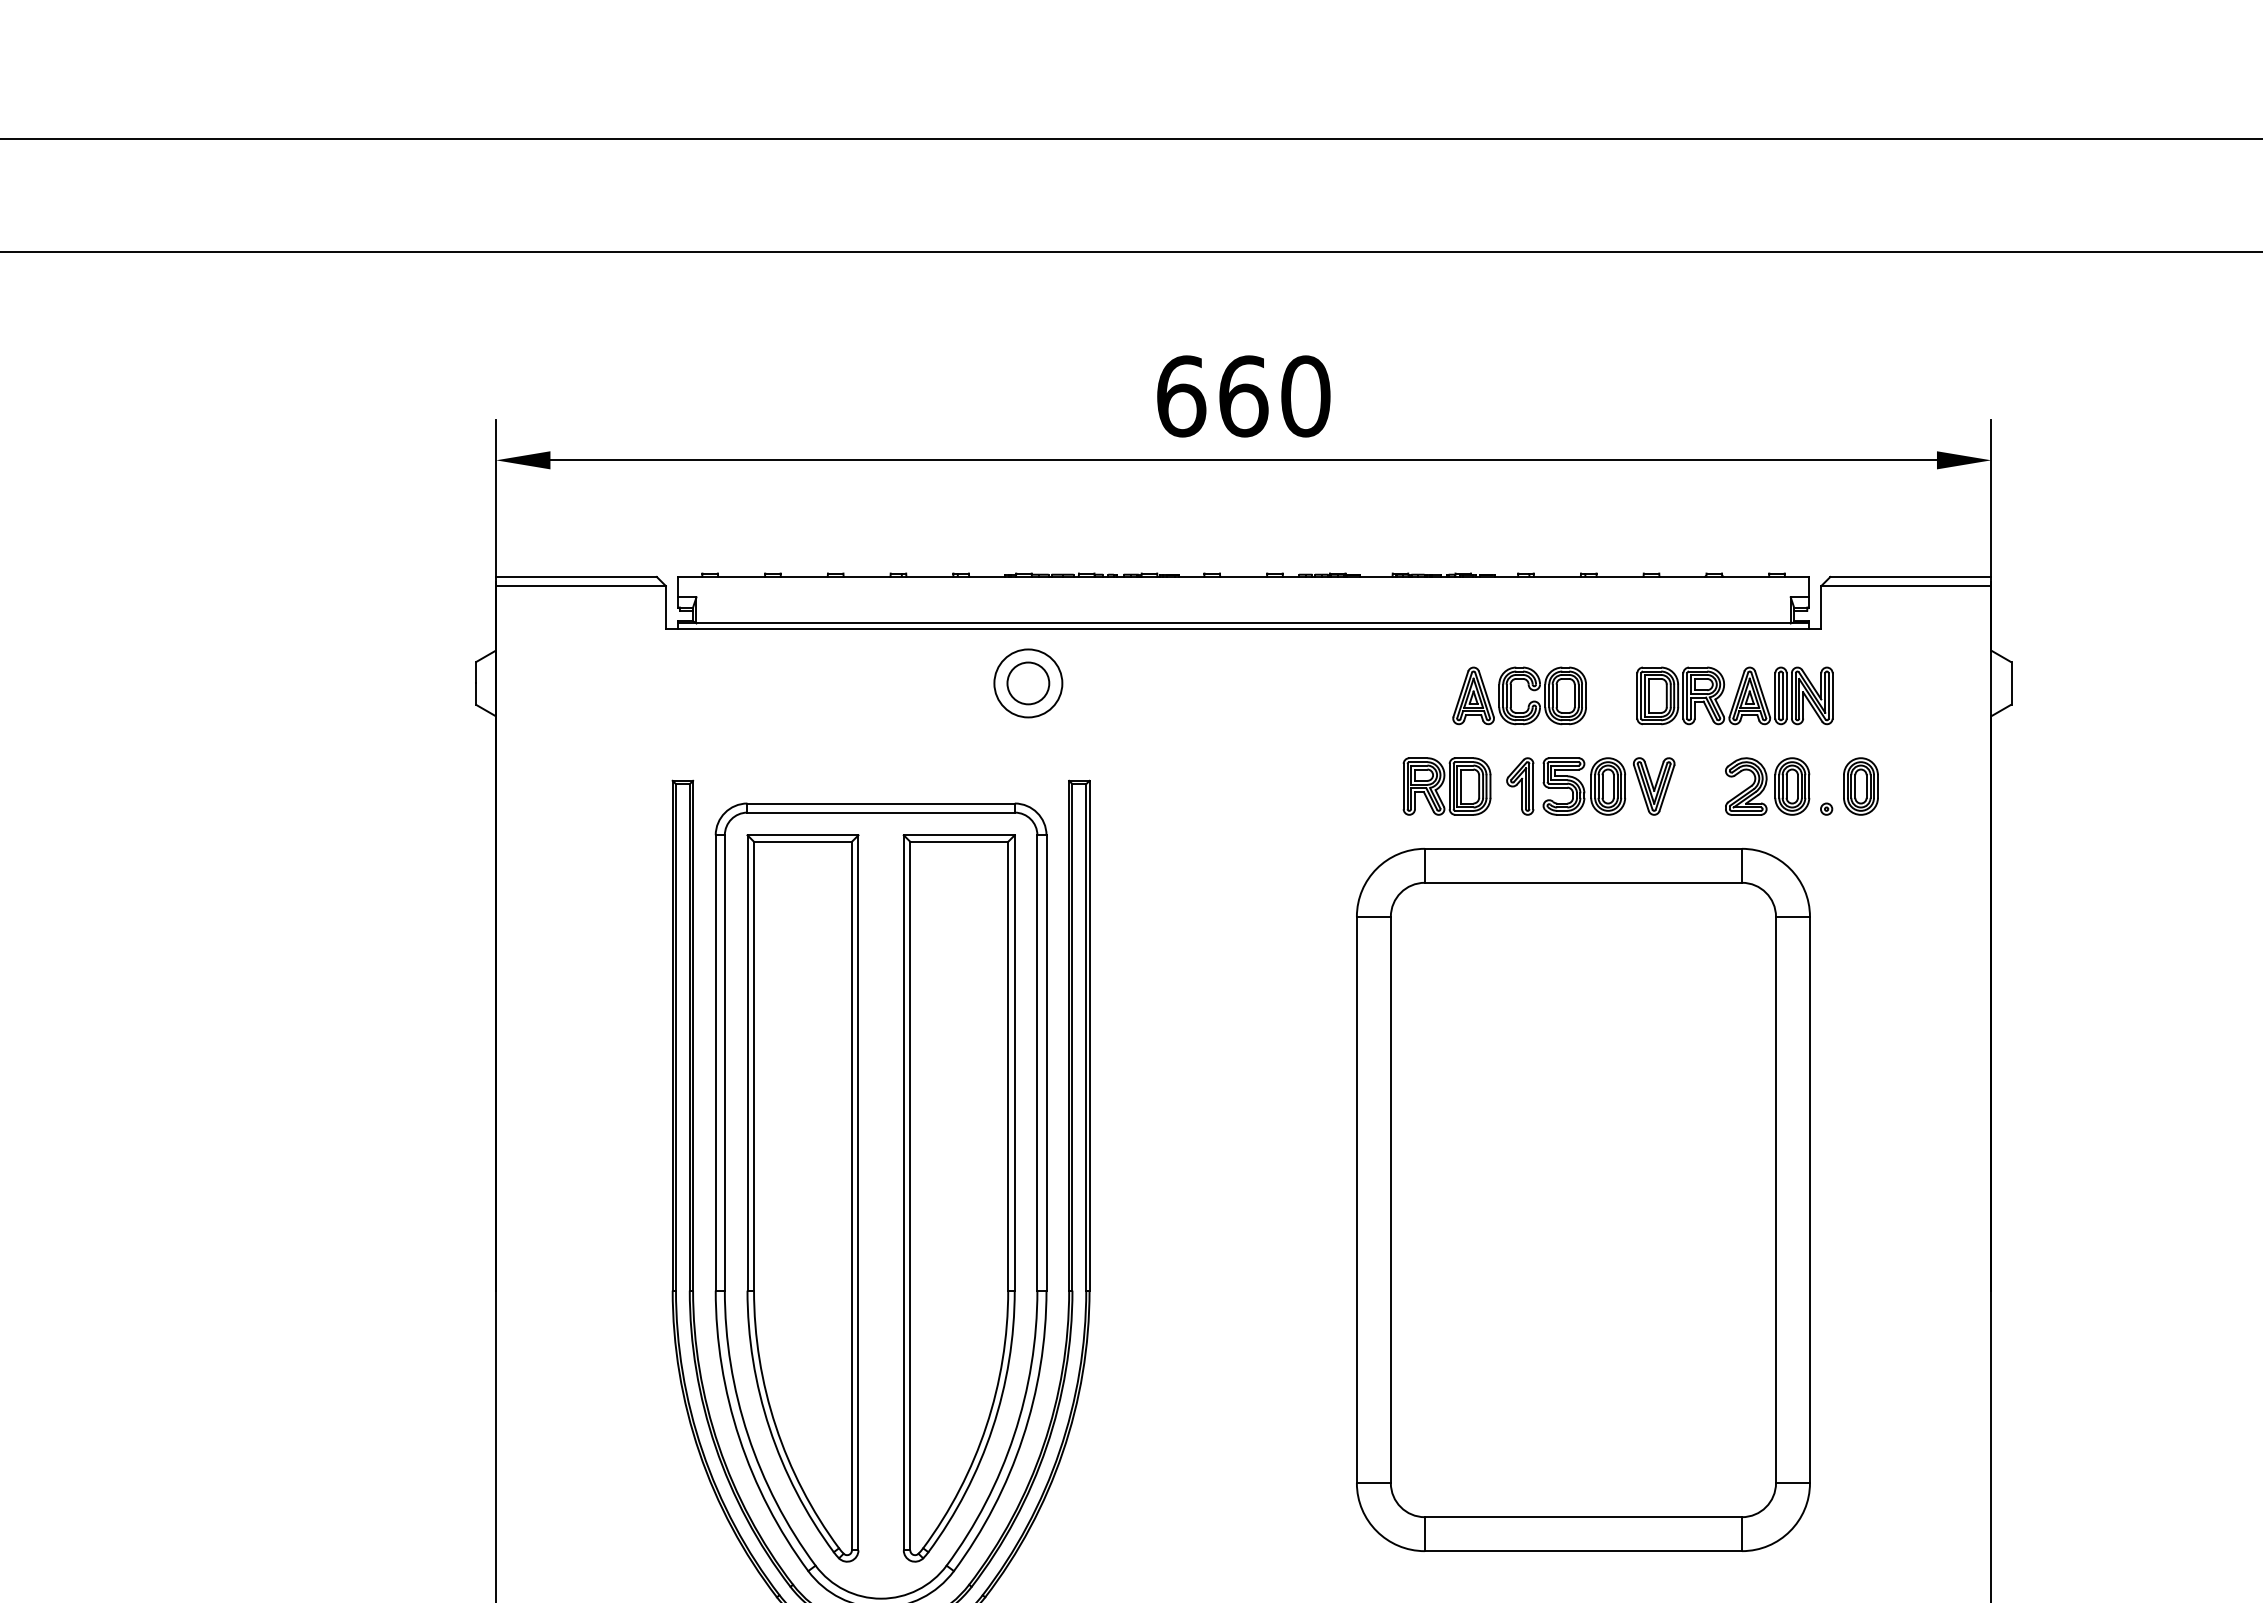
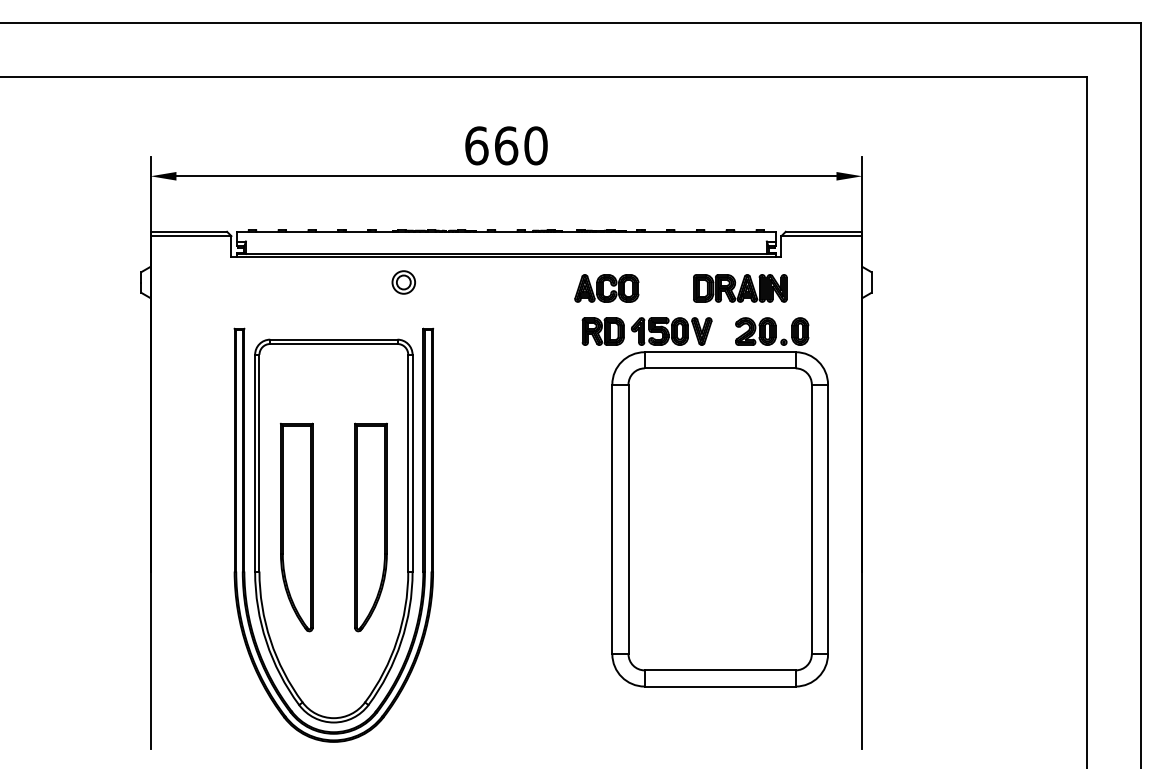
part: (1027, 683) -> (403, 282), size x0.7
part: (1518, 696) -> (606, 288), moved
part: (802, 1198) -> (296, 527), size x0.6
part: (958, 1198) -> (370, 527), size x0.6
part: (1581, 1200) -> (719, 519), moved

